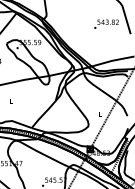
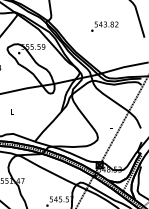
text: (106, 24) -> (104, 26), moved

